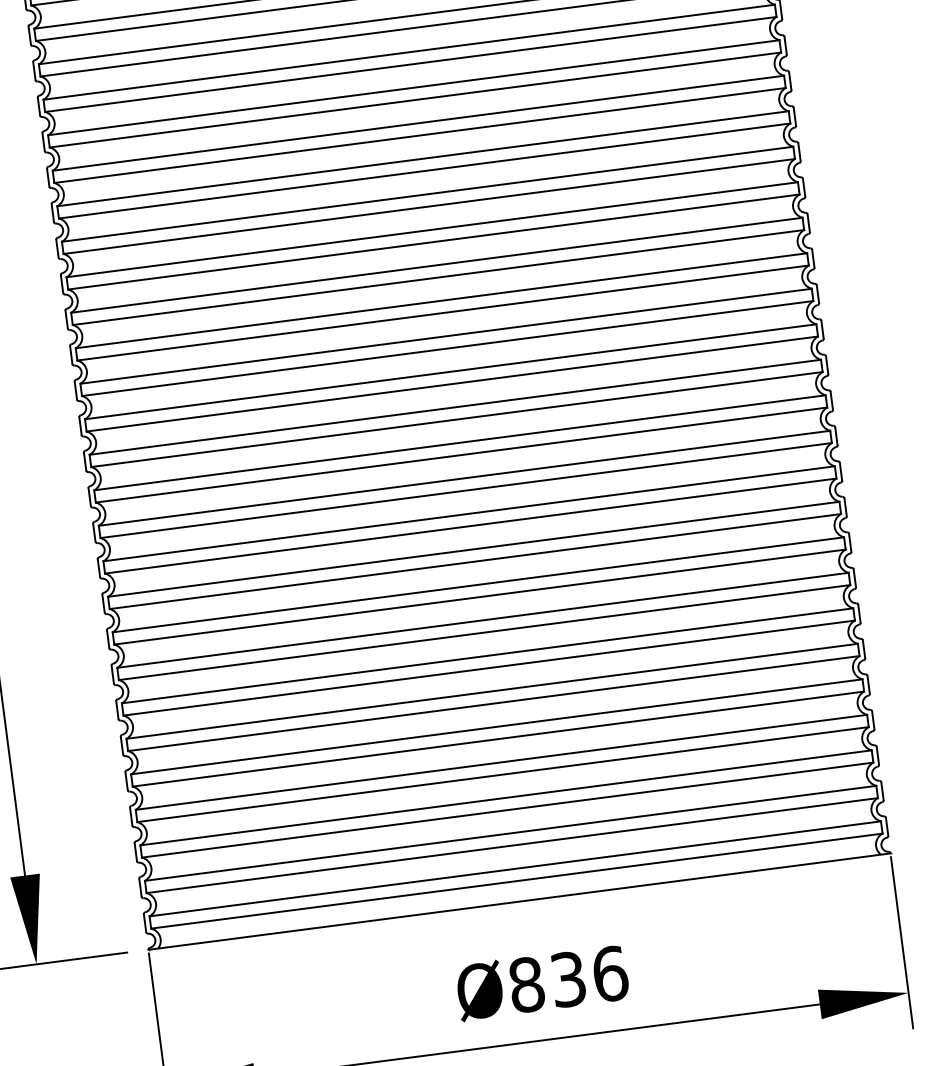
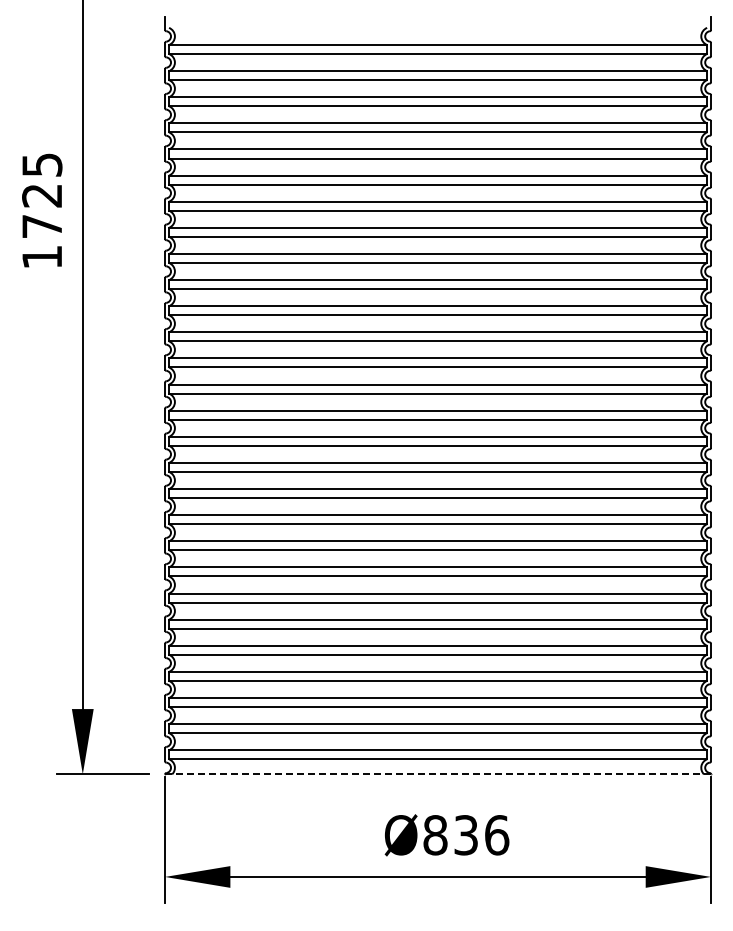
line: (520, 901) -> (438, 774), solid -> dashed

